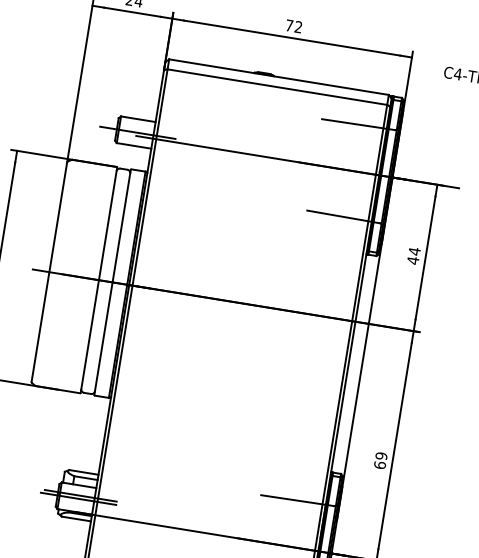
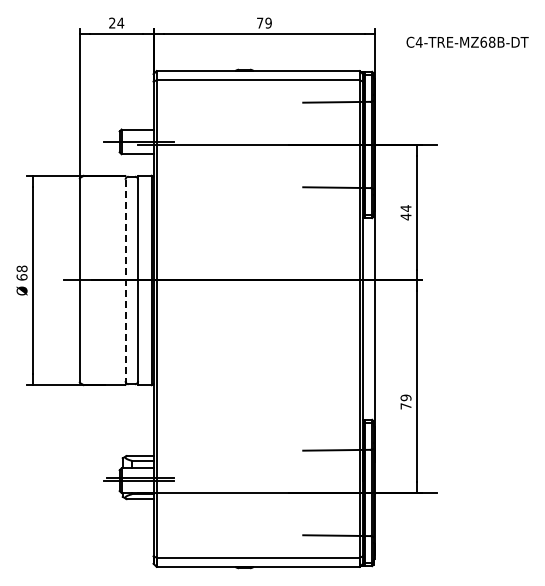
text: (298, 26) -> (268, 22), 72 -> 79
line: (99, 279) -> (125, 279), solid -> dashed
text: (379, 465) -> (405, 406), 69 -> 79

